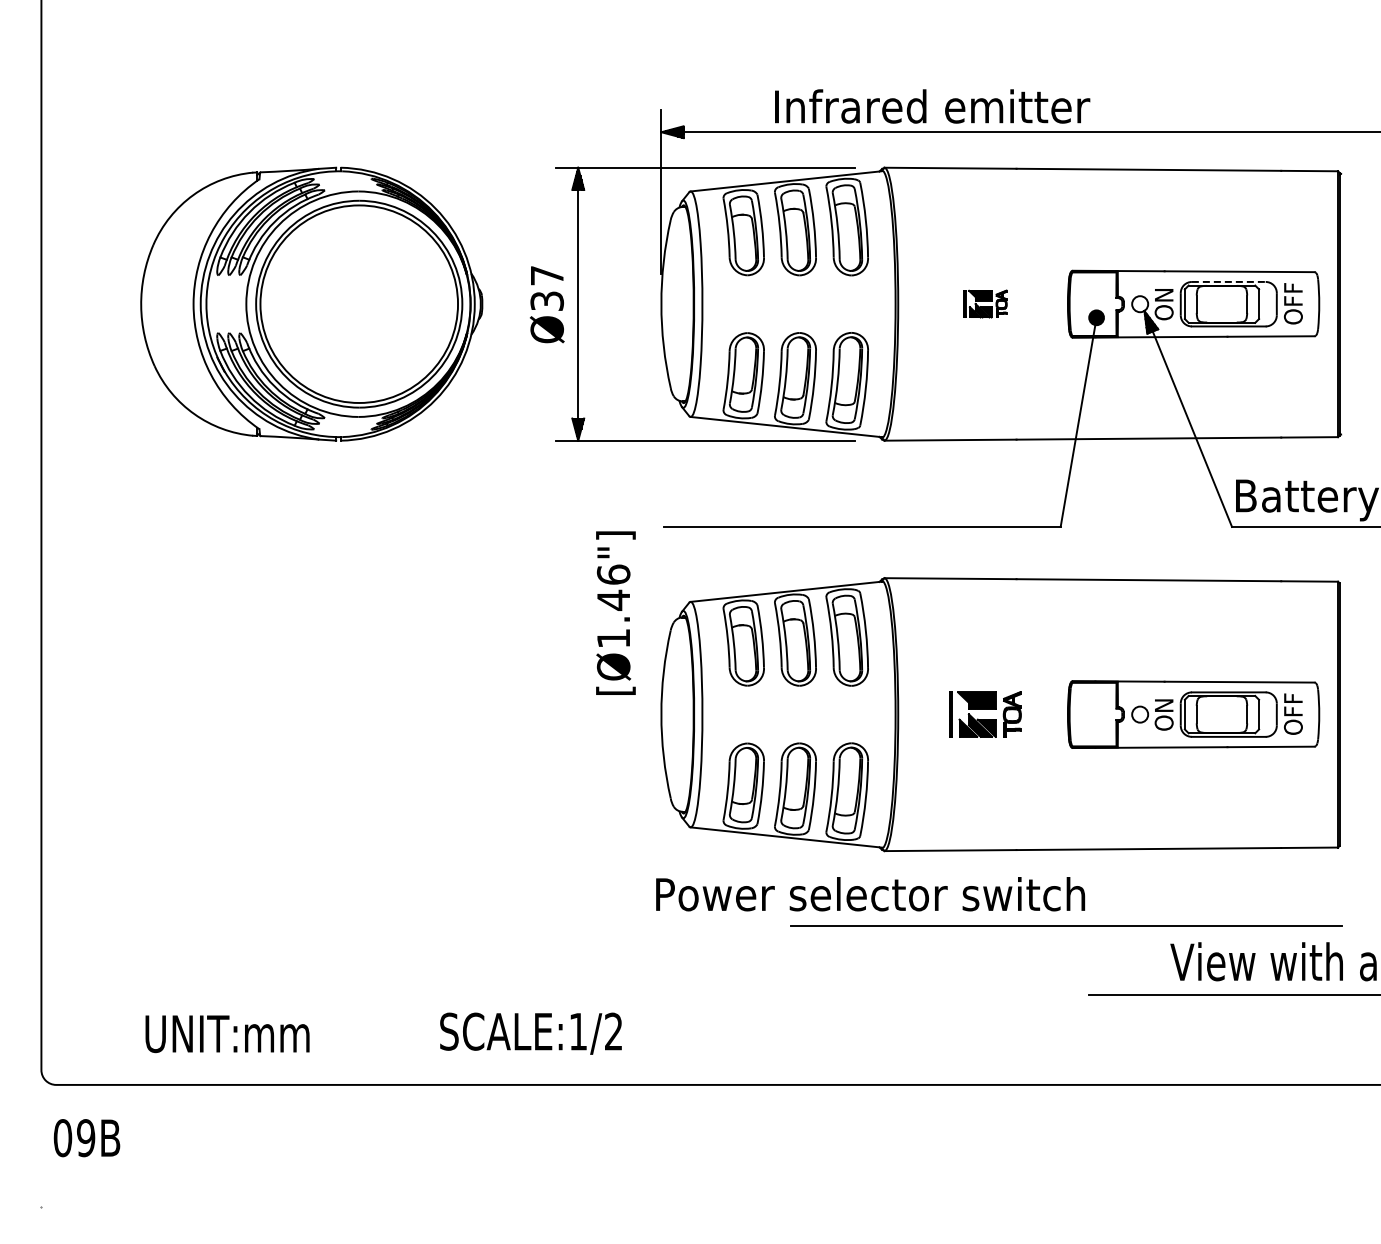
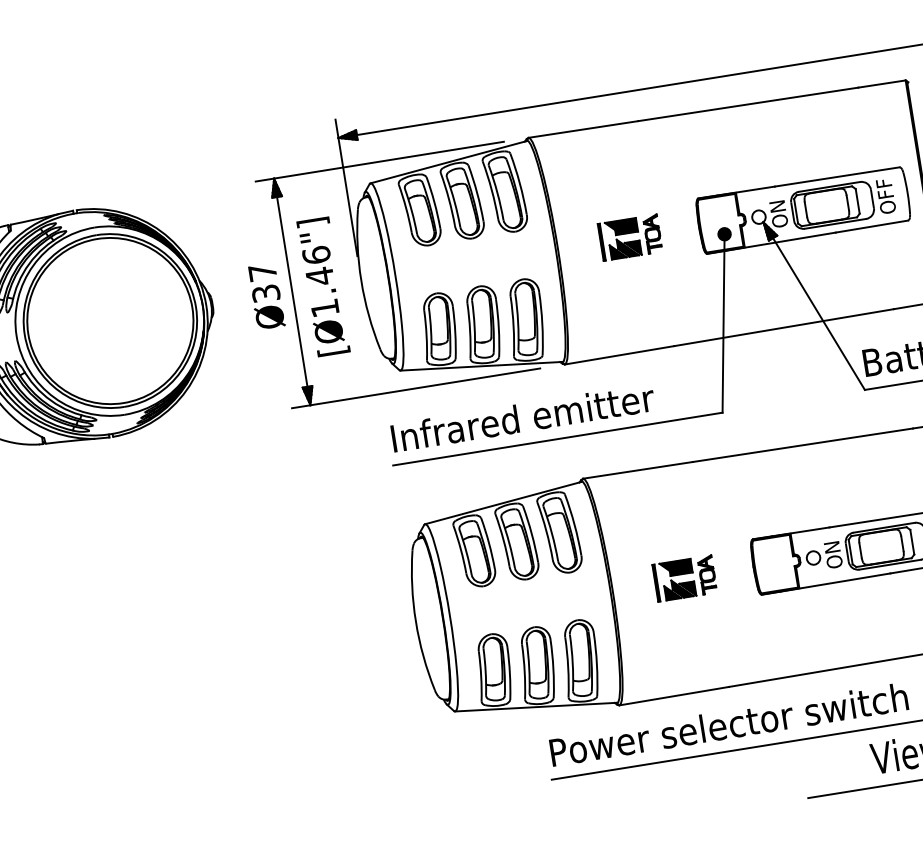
text: (932, 106) -> (523, 417), moved
line: (1228, 281) -> (829, 186), dashed -> solid
part: (985, 303) -> (630, 237), size x1.67
text: (615, 612) -> (323, 286), moved
text: (870, 894) -> (728, 724), moved

